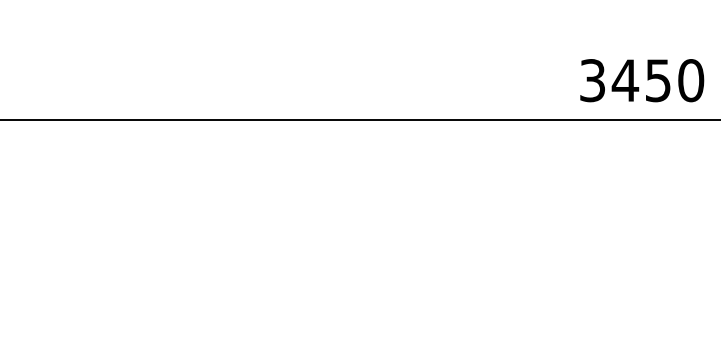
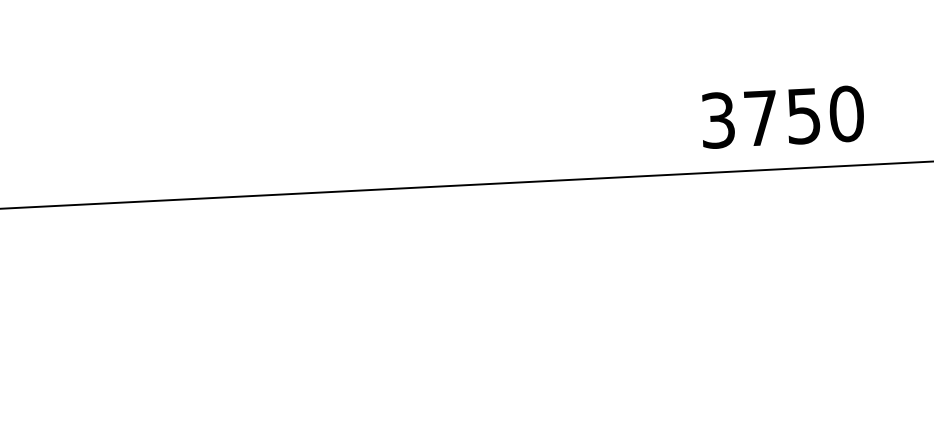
text: (625, 80) -> (761, 118), 3450 -> 3750

